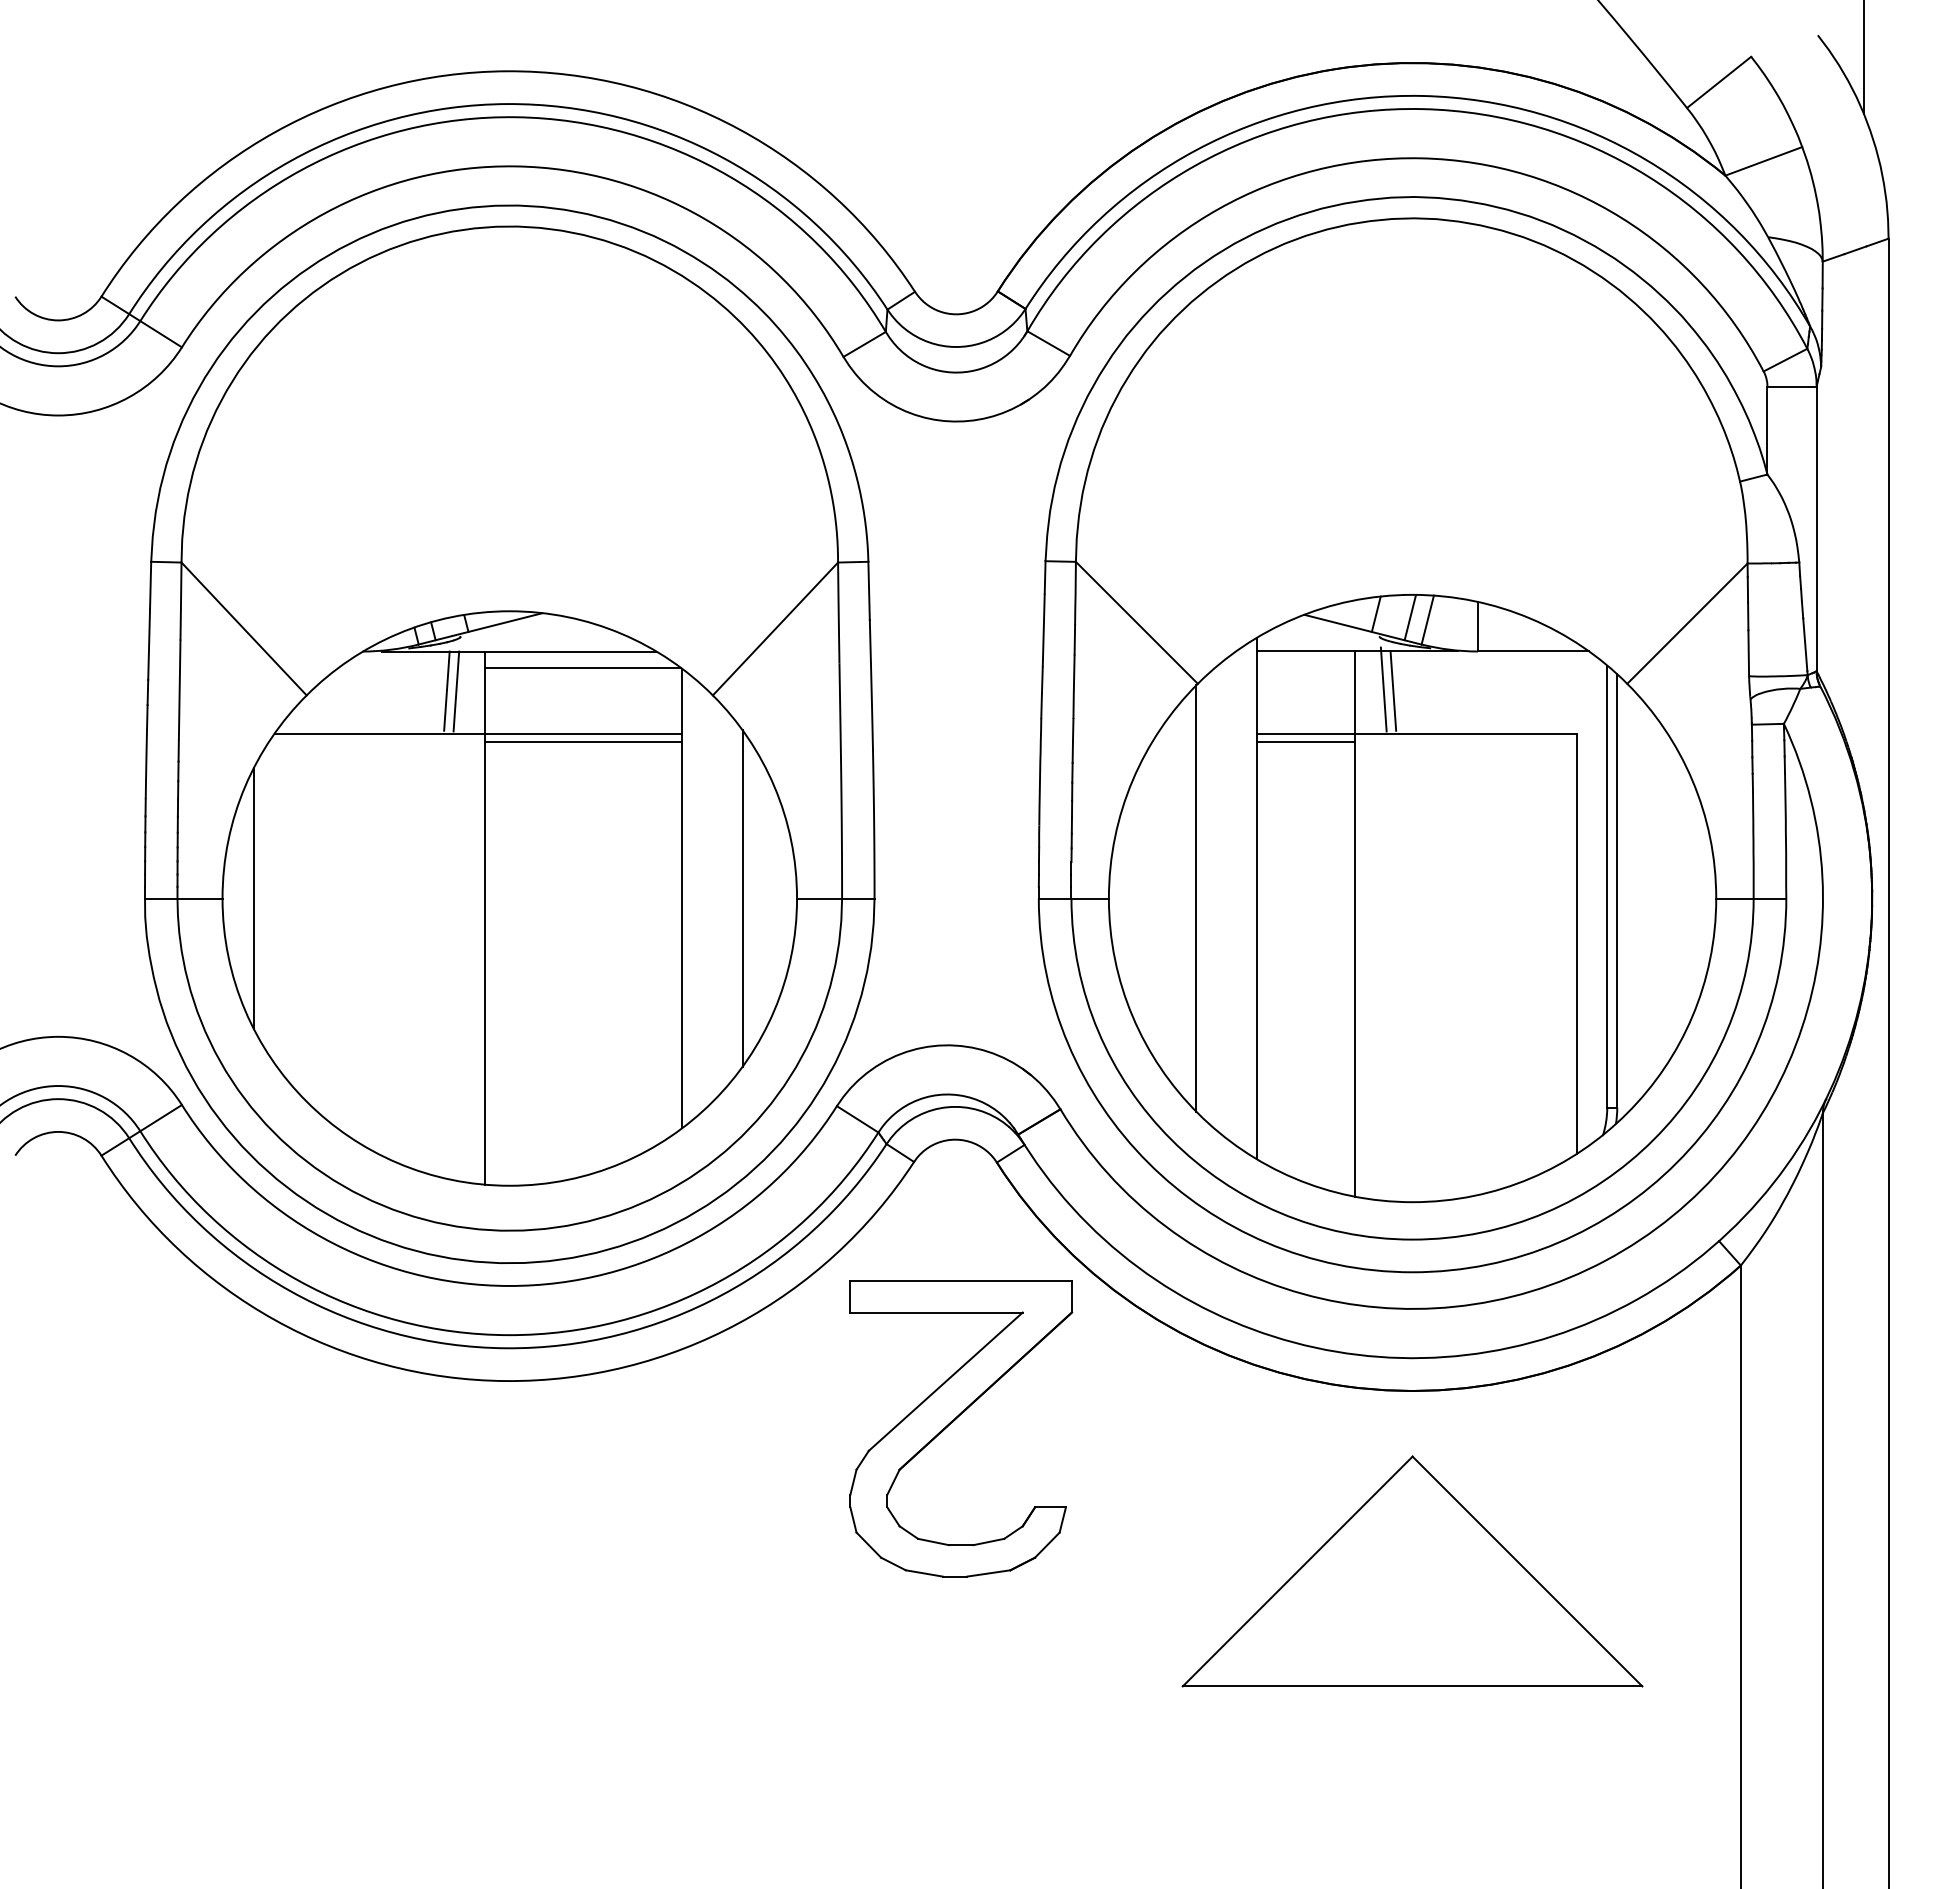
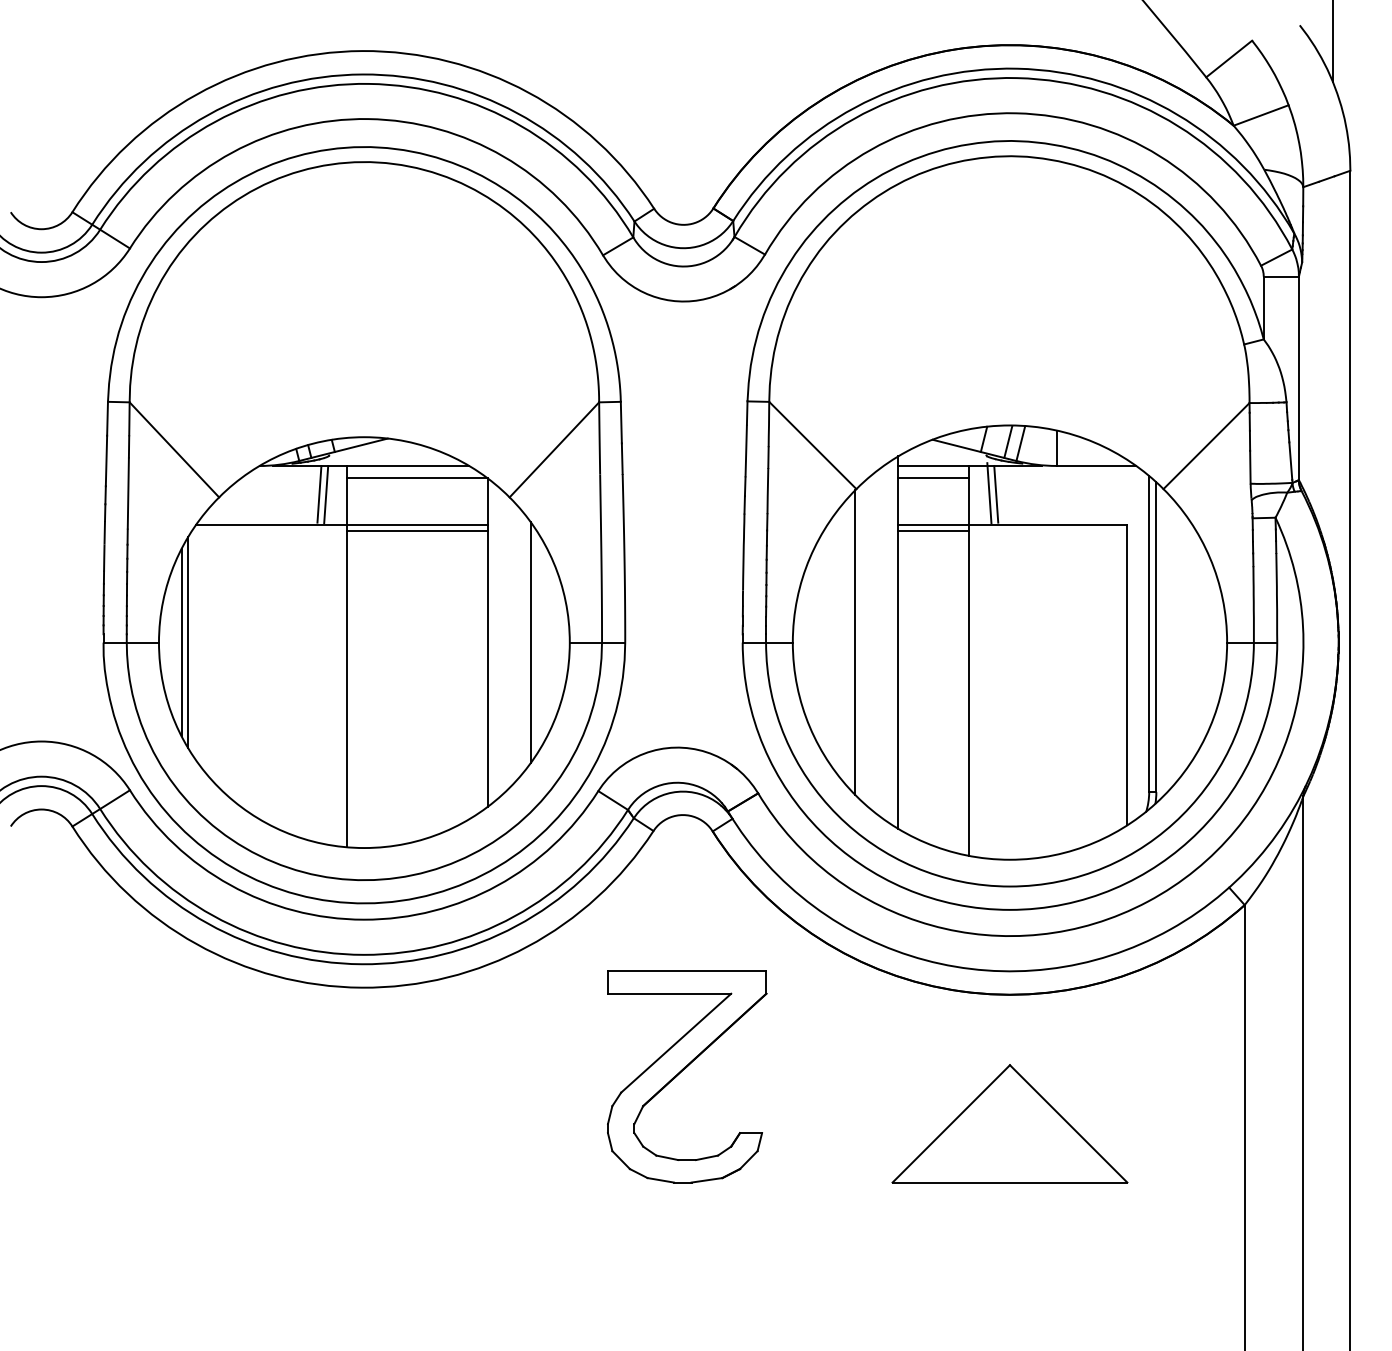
line: (1305, 667) -> (933, 477), added
line: (263, 898) -> (188, 642), added
part: (954, 1421) -> (682, 1071), moved
part: (1412, 1571) -> (1009, 1123), size x0.71

